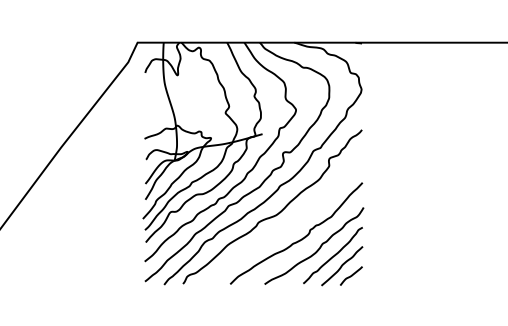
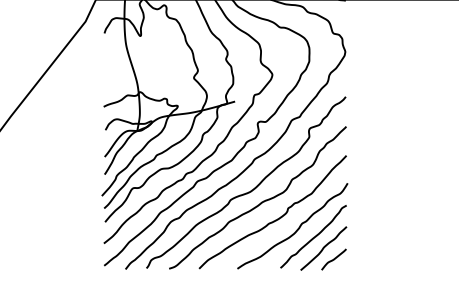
curve: (286, 223) -> (261, 201), added

